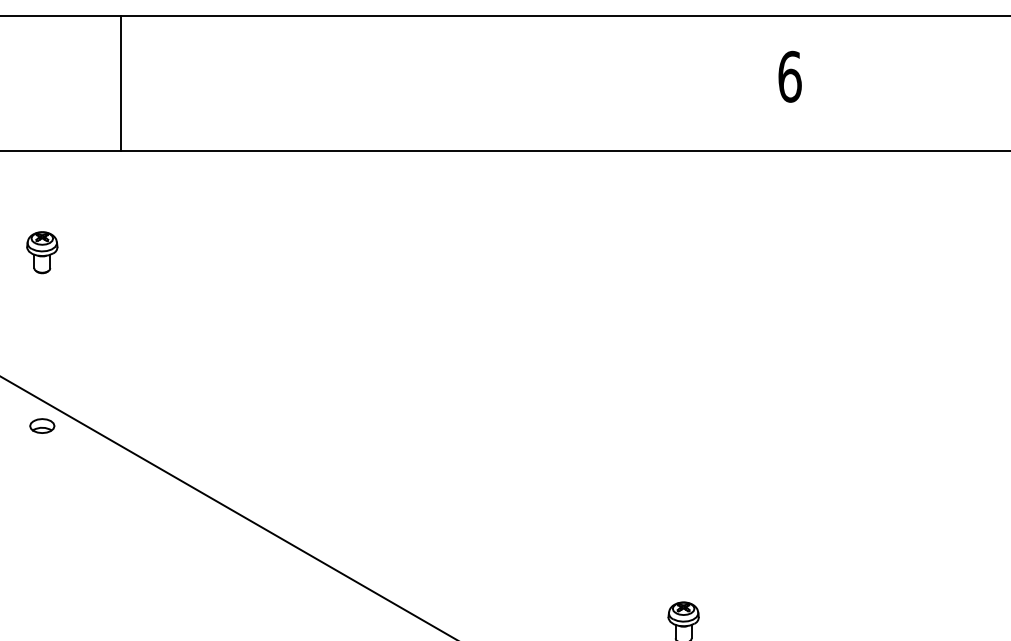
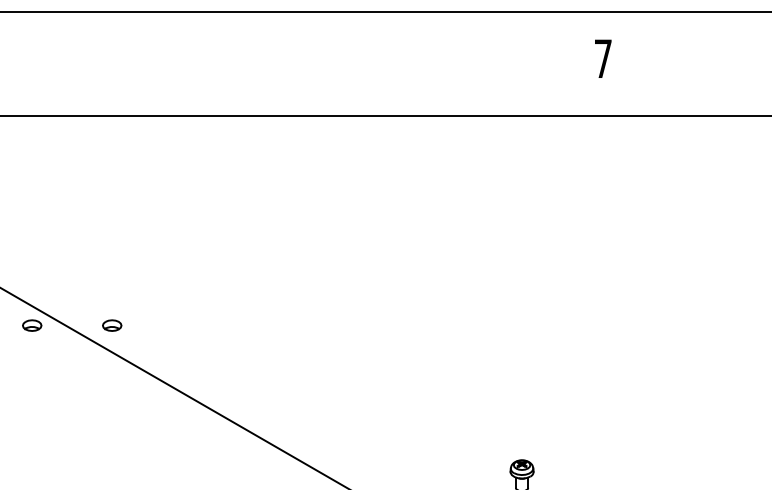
text: (790, 76) -> (603, 58), 6 -> 7
line: (121, 82) -> (92, 63), removed
part: (41, 251) -> (31, 192), removed
part: (147, 425) -> (112, 325), added

